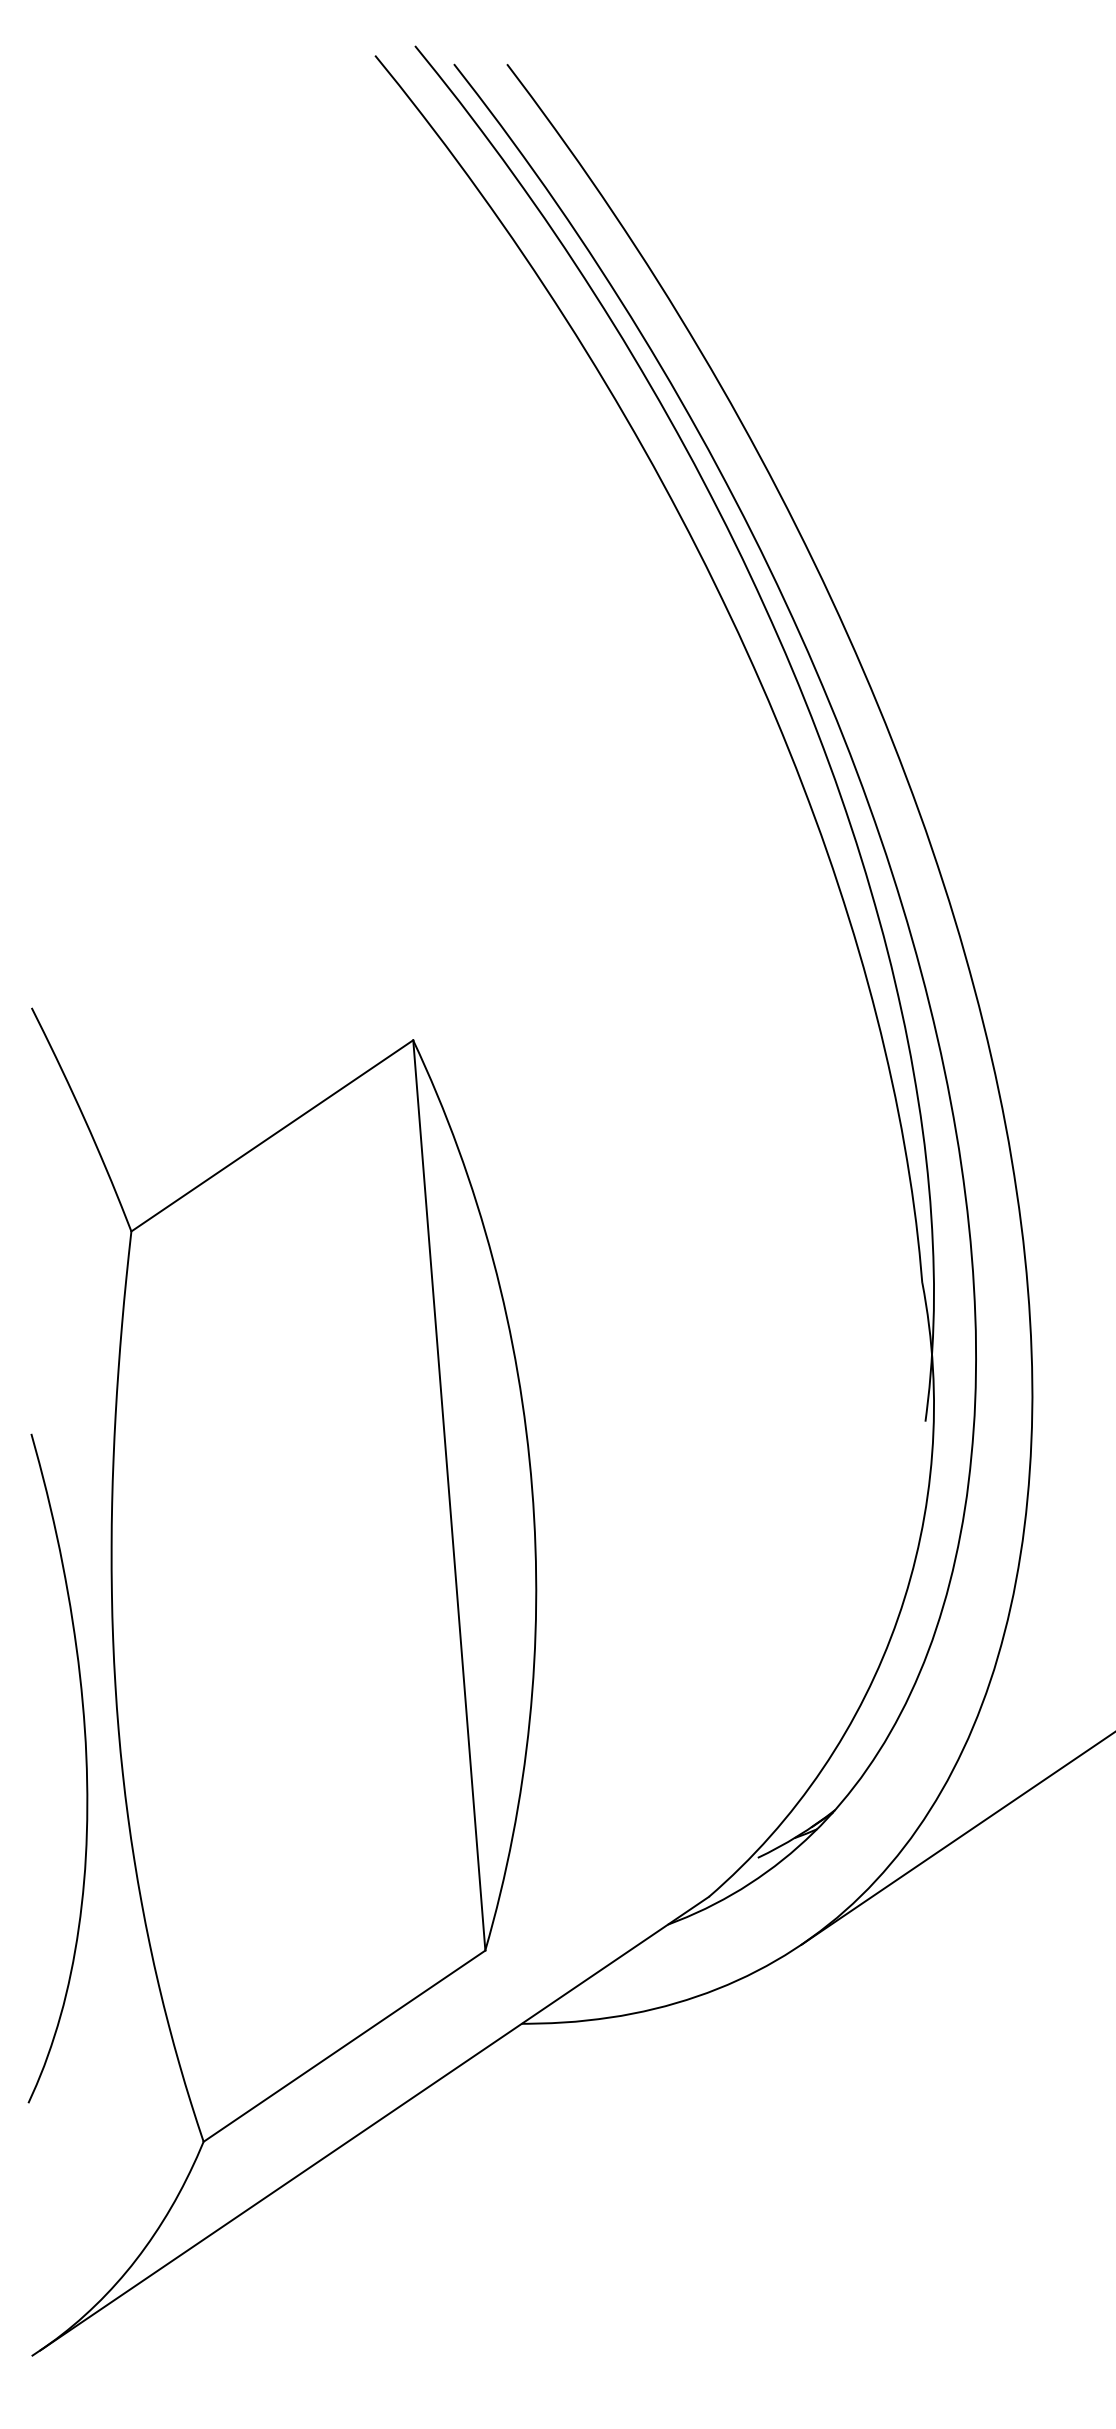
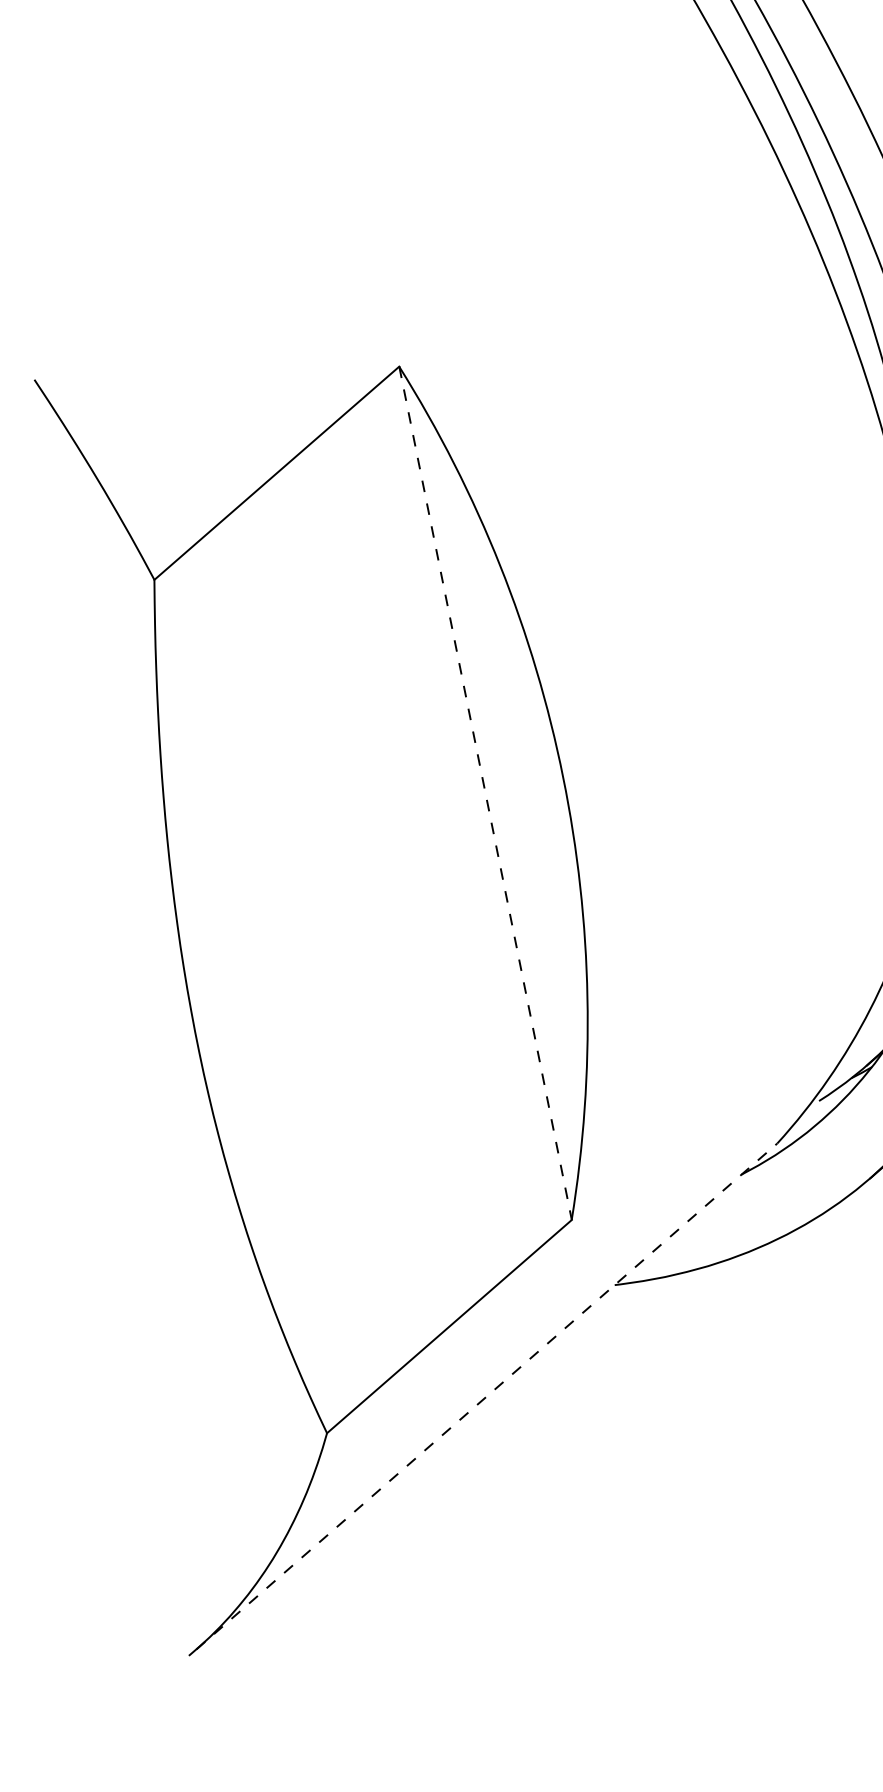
line: (449, 1495) -> (485, 793), solid -> dashed
curve: (85, 1767) -> (172, 1092), removed
line: (374, 2123) -> (486, 1396), solid -> dashed

